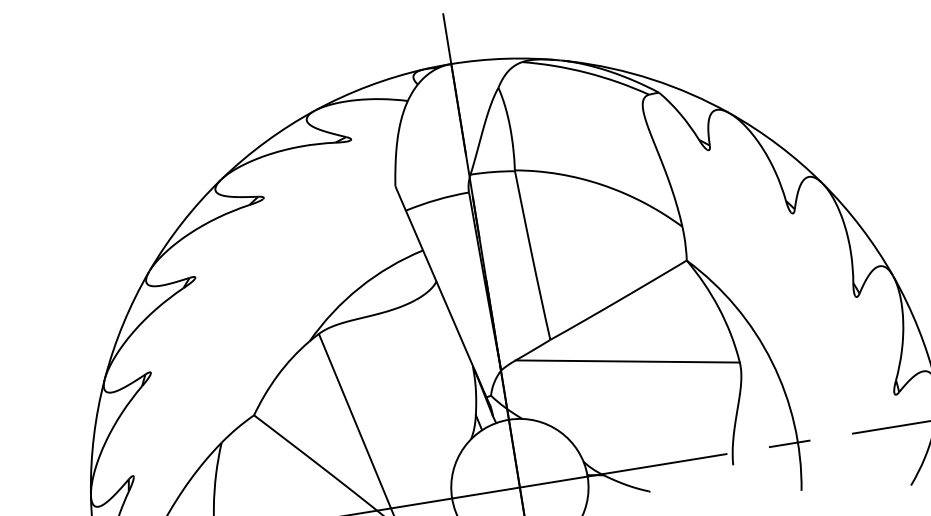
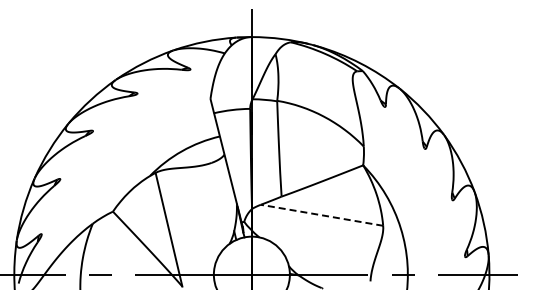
line: (626, 361) -> (321, 215), solid -> dashed

